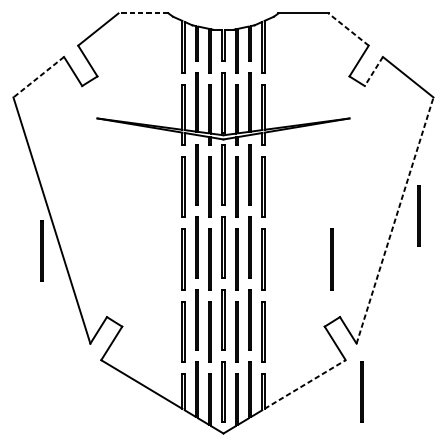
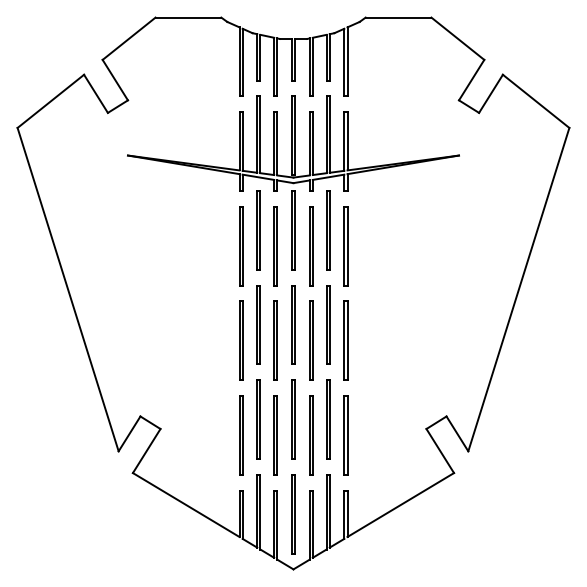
line: (143, 13) -> (188, 17), dashed -> solid
line: (348, 29) -> (457, 38), dashed -> solid
line: (373, 72) -> (490, 94), dashed -> solid
line: (38, 77) -> (50, 101), dashed -> solid
line: (418, 215) -> (549, 282), removed
line: (395, 220) -> (519, 289), dashed -> solid
line: (41, 250) -> (54, 329), removed
line: (331, 259) -> (435, 340), removed
line: (305, 384) -> (401, 504), dashed -> solid
line: (361, 391) -> (474, 514), removed

